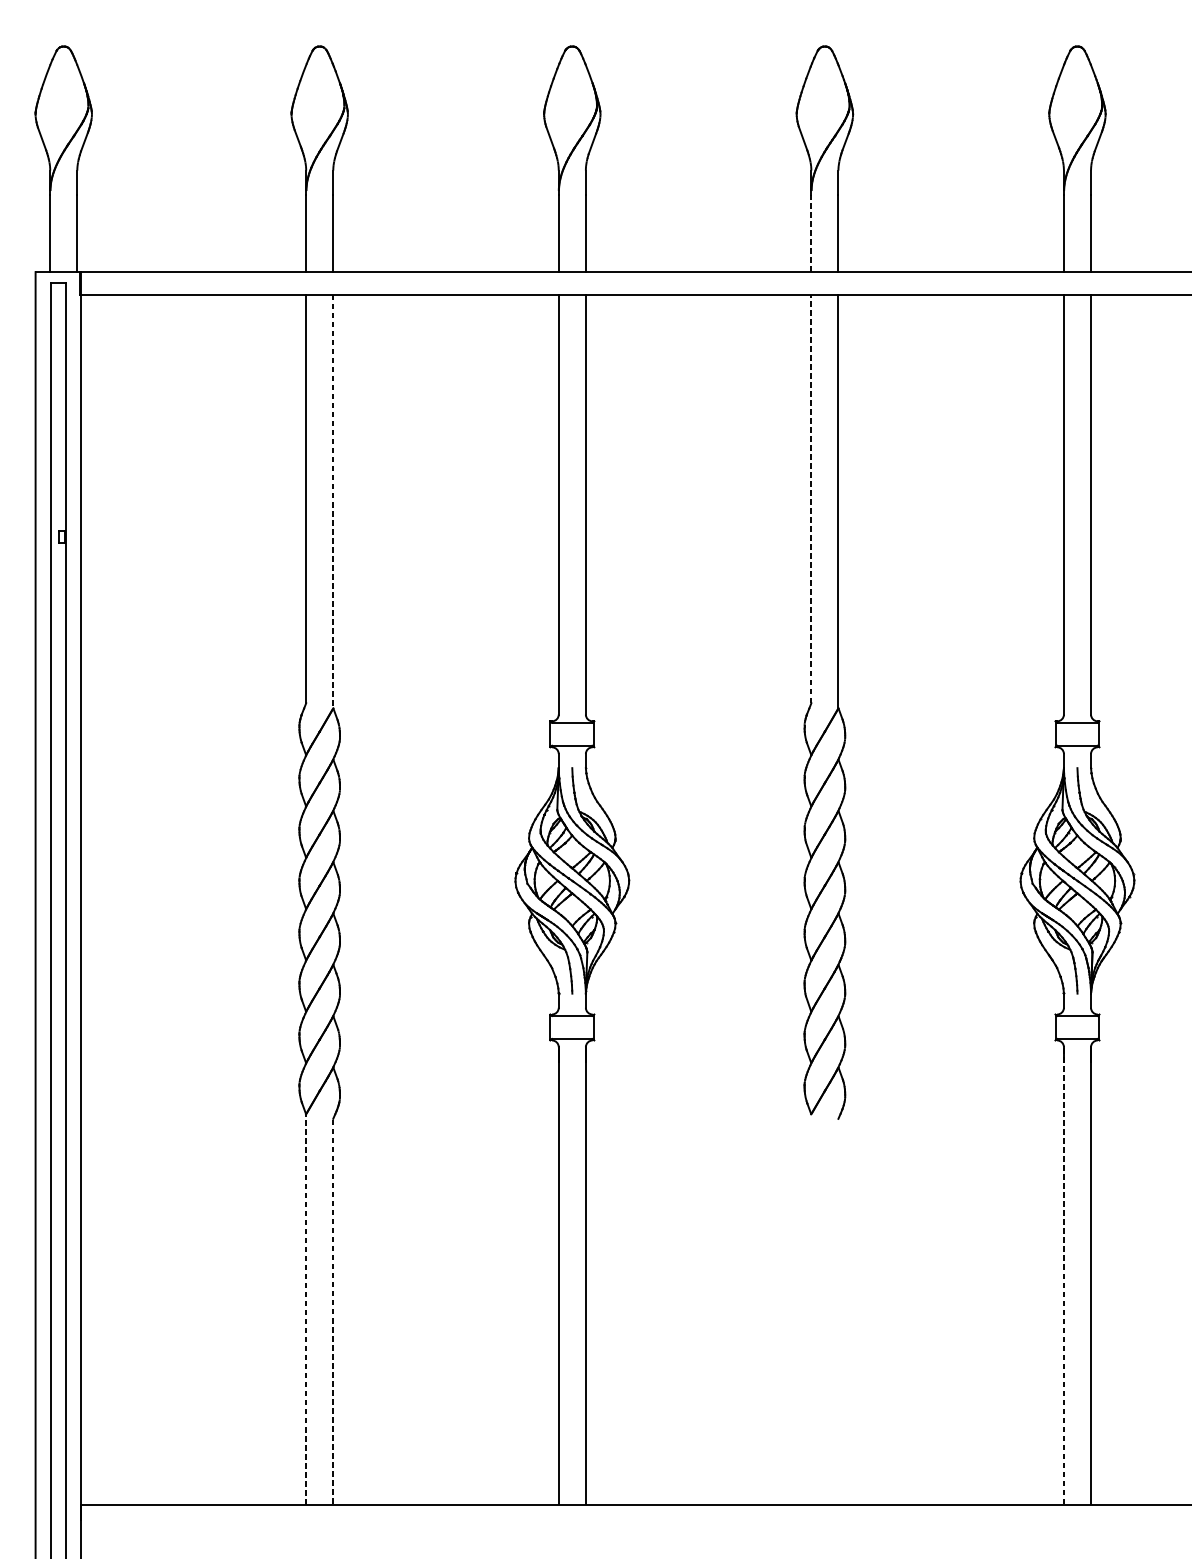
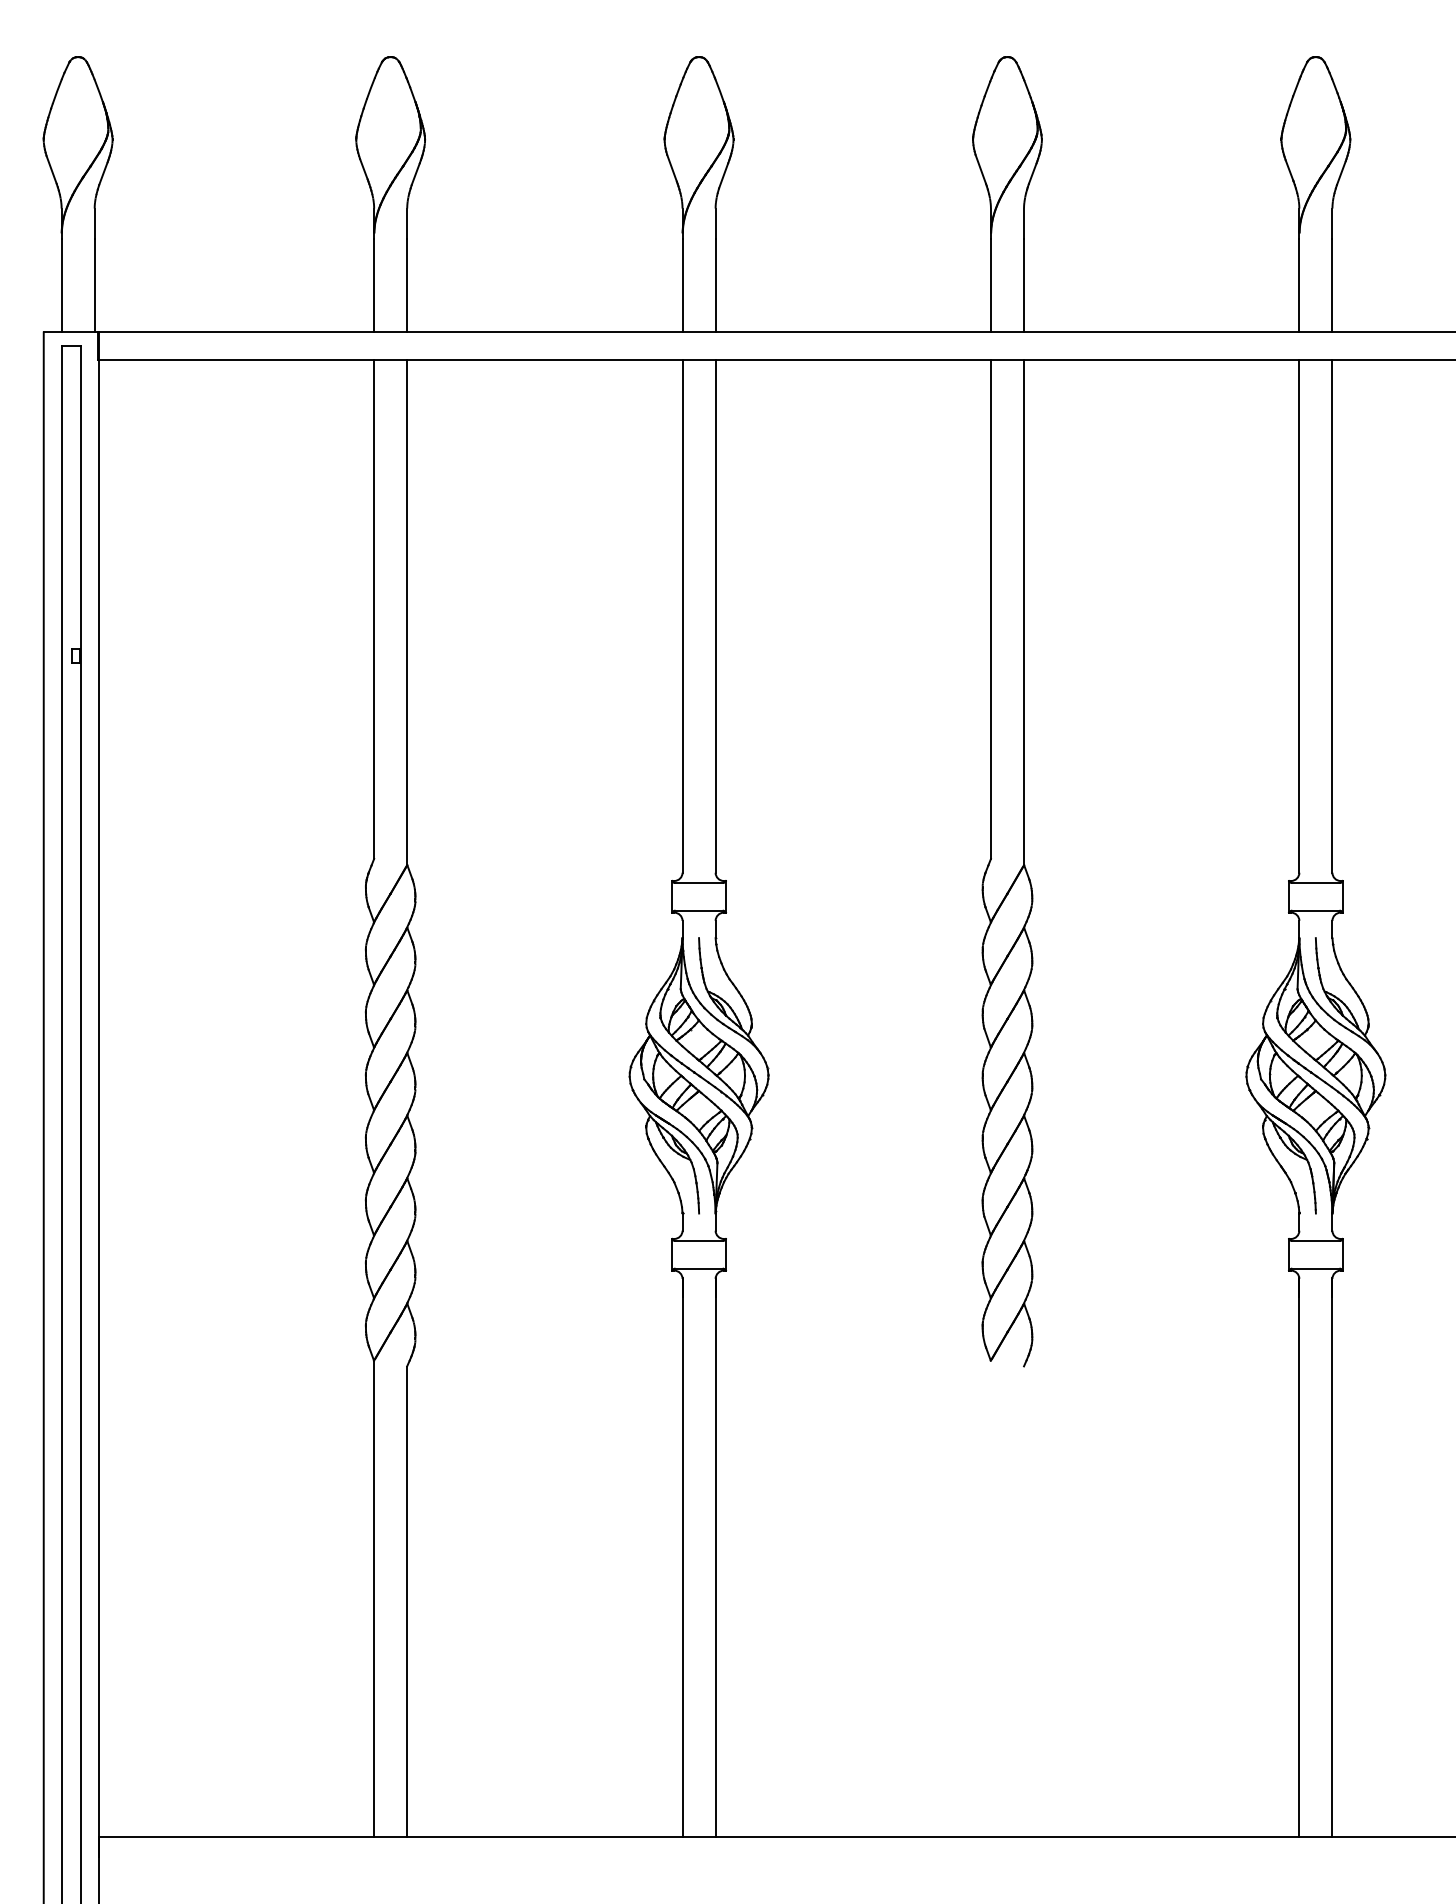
line: (810, 233) -> (990, 285), dashed -> solid
line: (810, 498) -> (990, 609), dashed -> solid
line: (333, 501) -> (407, 612), dashed -> solid
line: (1064, 1275) -> (1299, 1557), dashed -> solid
line: (306, 1308) -> (374, 1598), dashed -> solid
line: (333, 1312) -> (407, 1602), dashed -> solid

